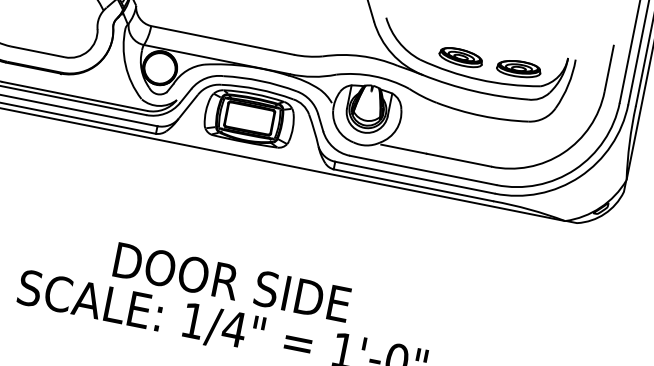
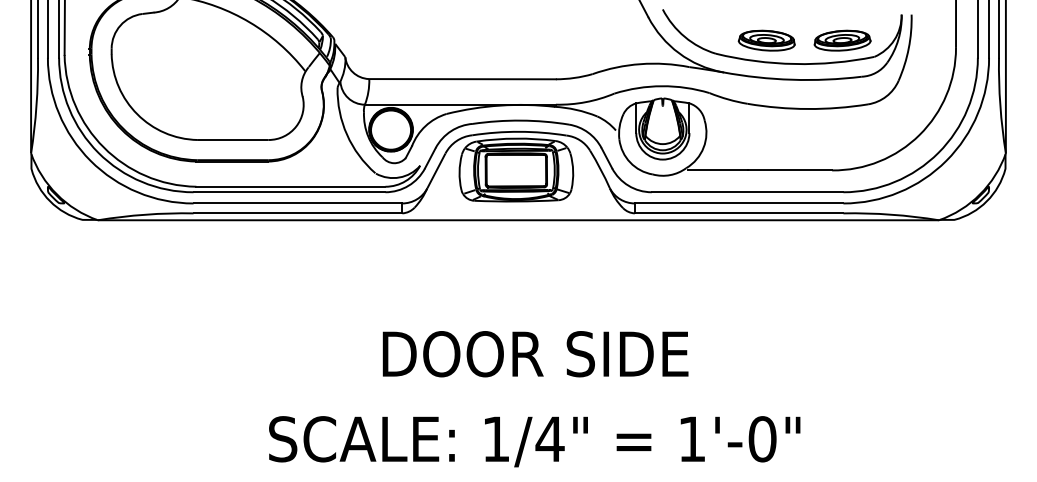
text: (232, 282) -> (535, 354), moved

